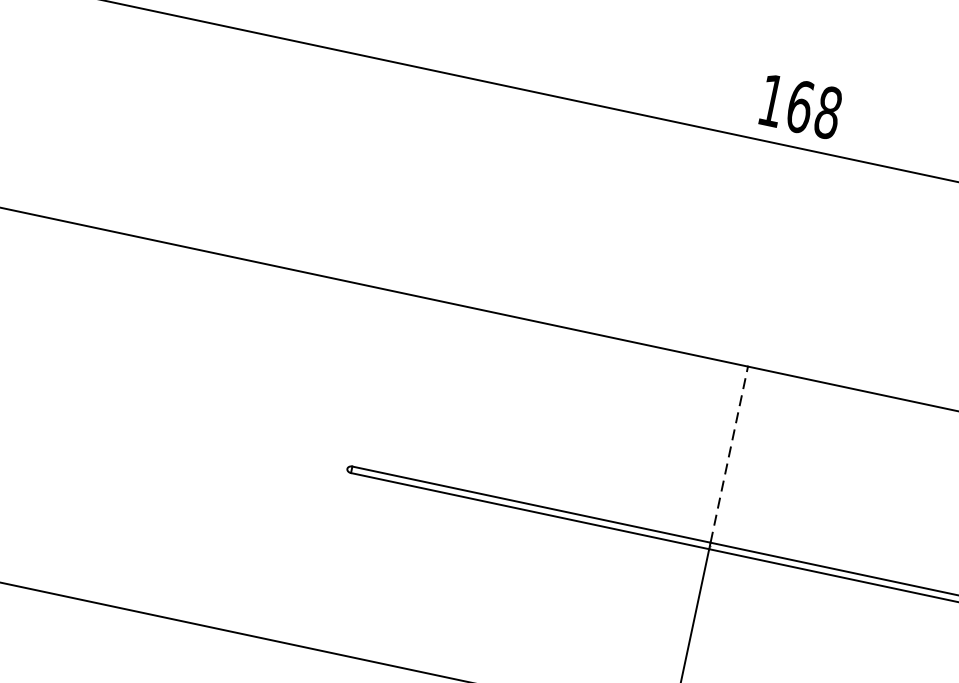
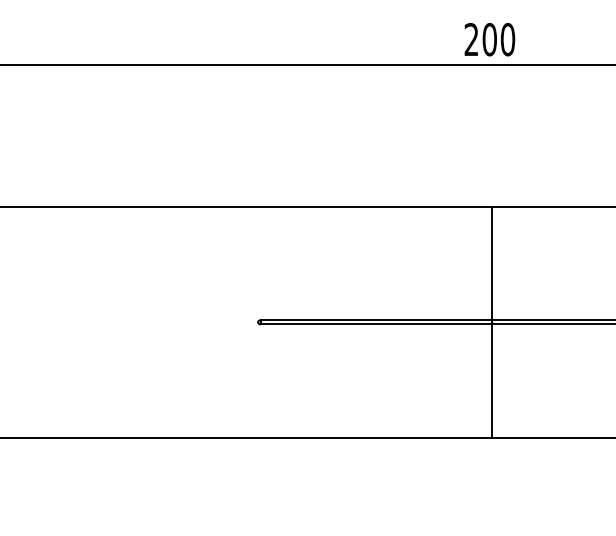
text: (799, 106) -> (489, 39), 168 -> 200
line: (728, 454) -> (491, 263), dashed -> solid

